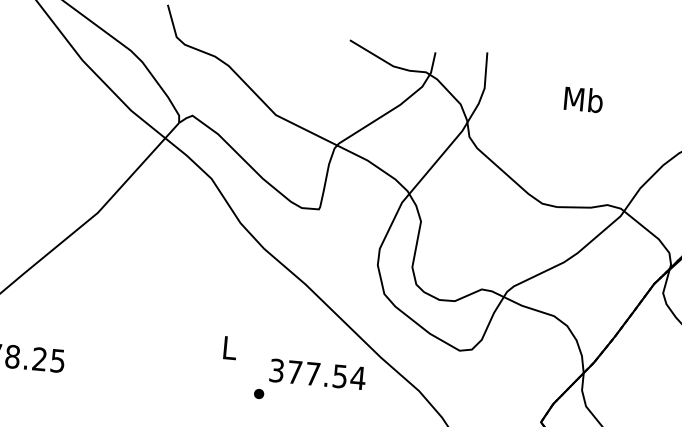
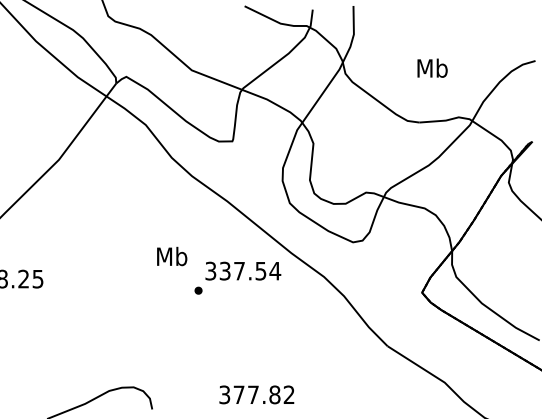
text: (583, 98) -> (432, 67), moved
text: (230, 347) -> (172, 256), L -> Mb
text: (294, 371) -> (224, 270), 377.54 -> 337.54

